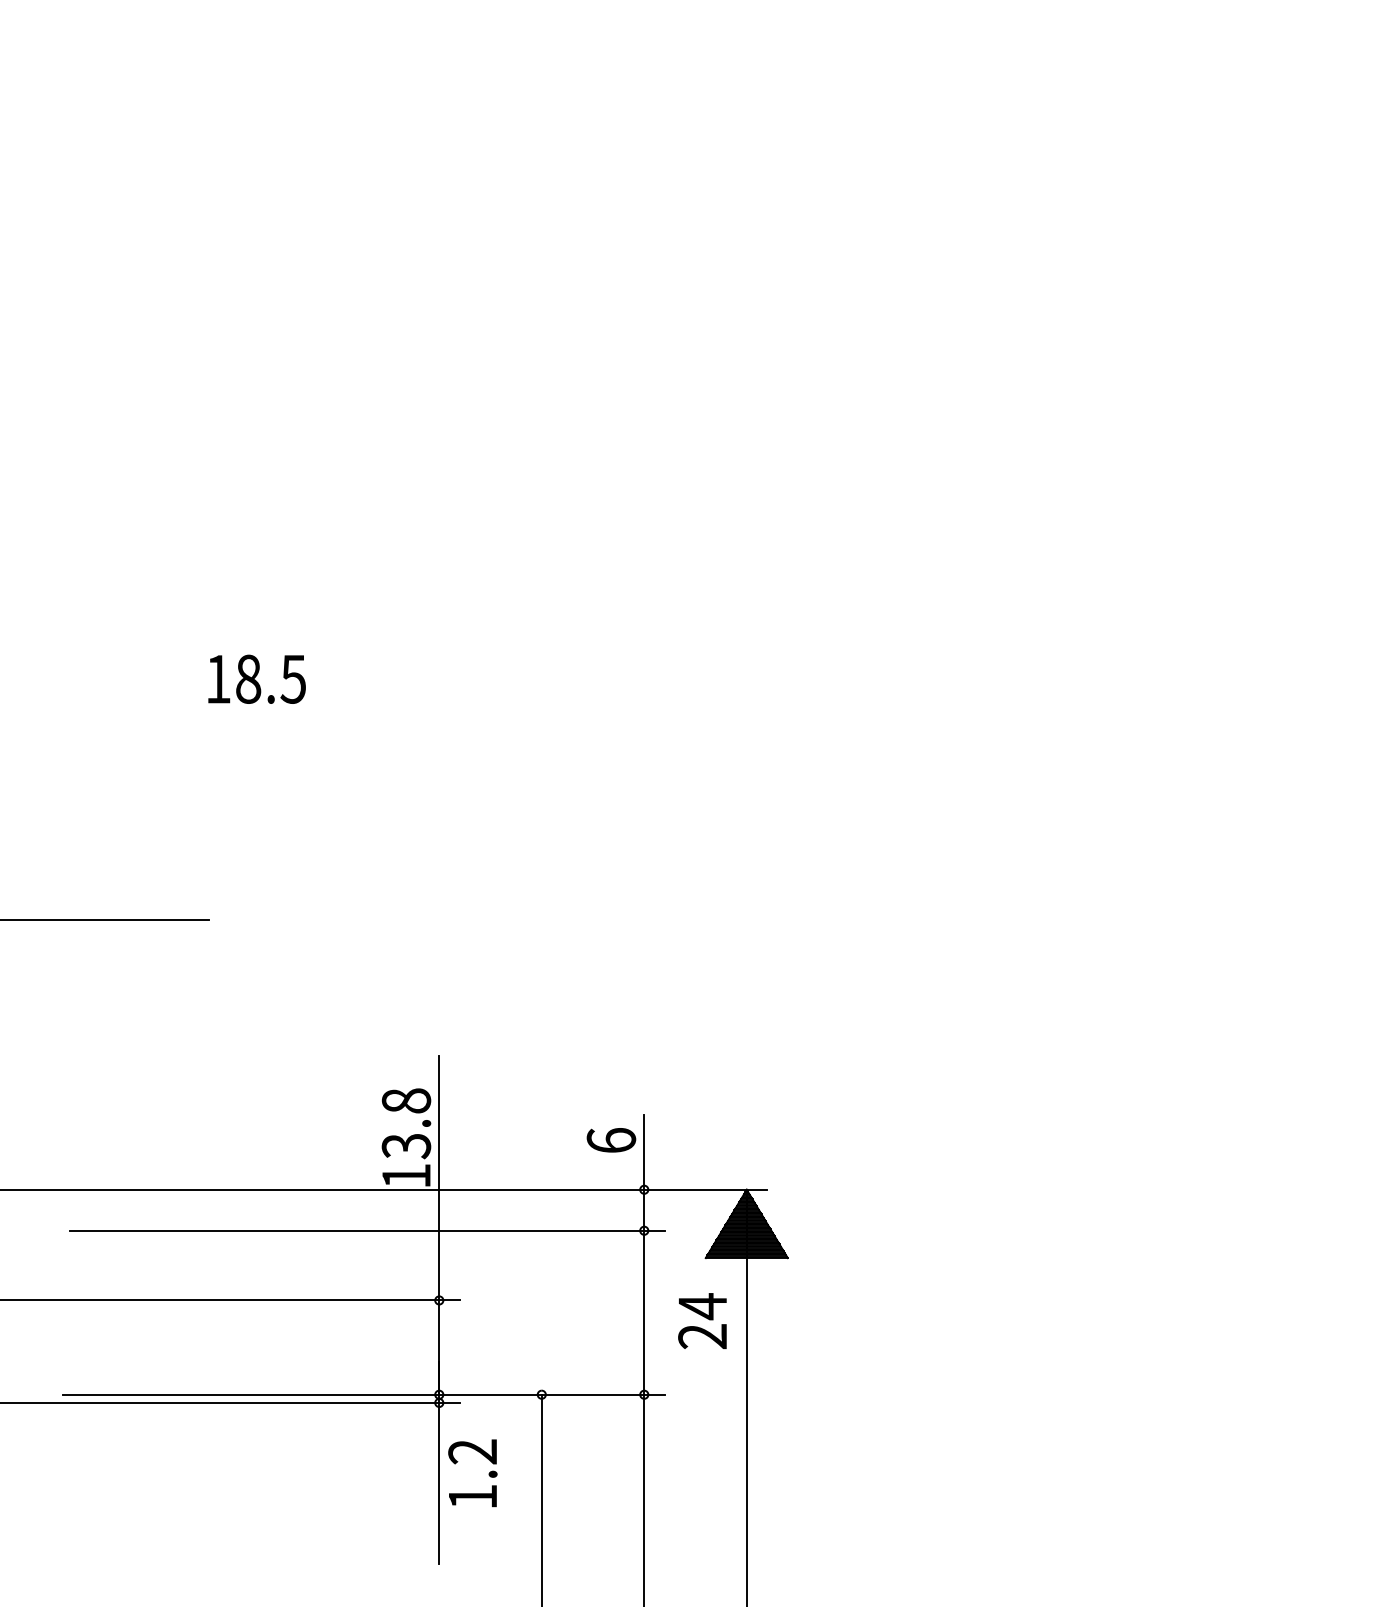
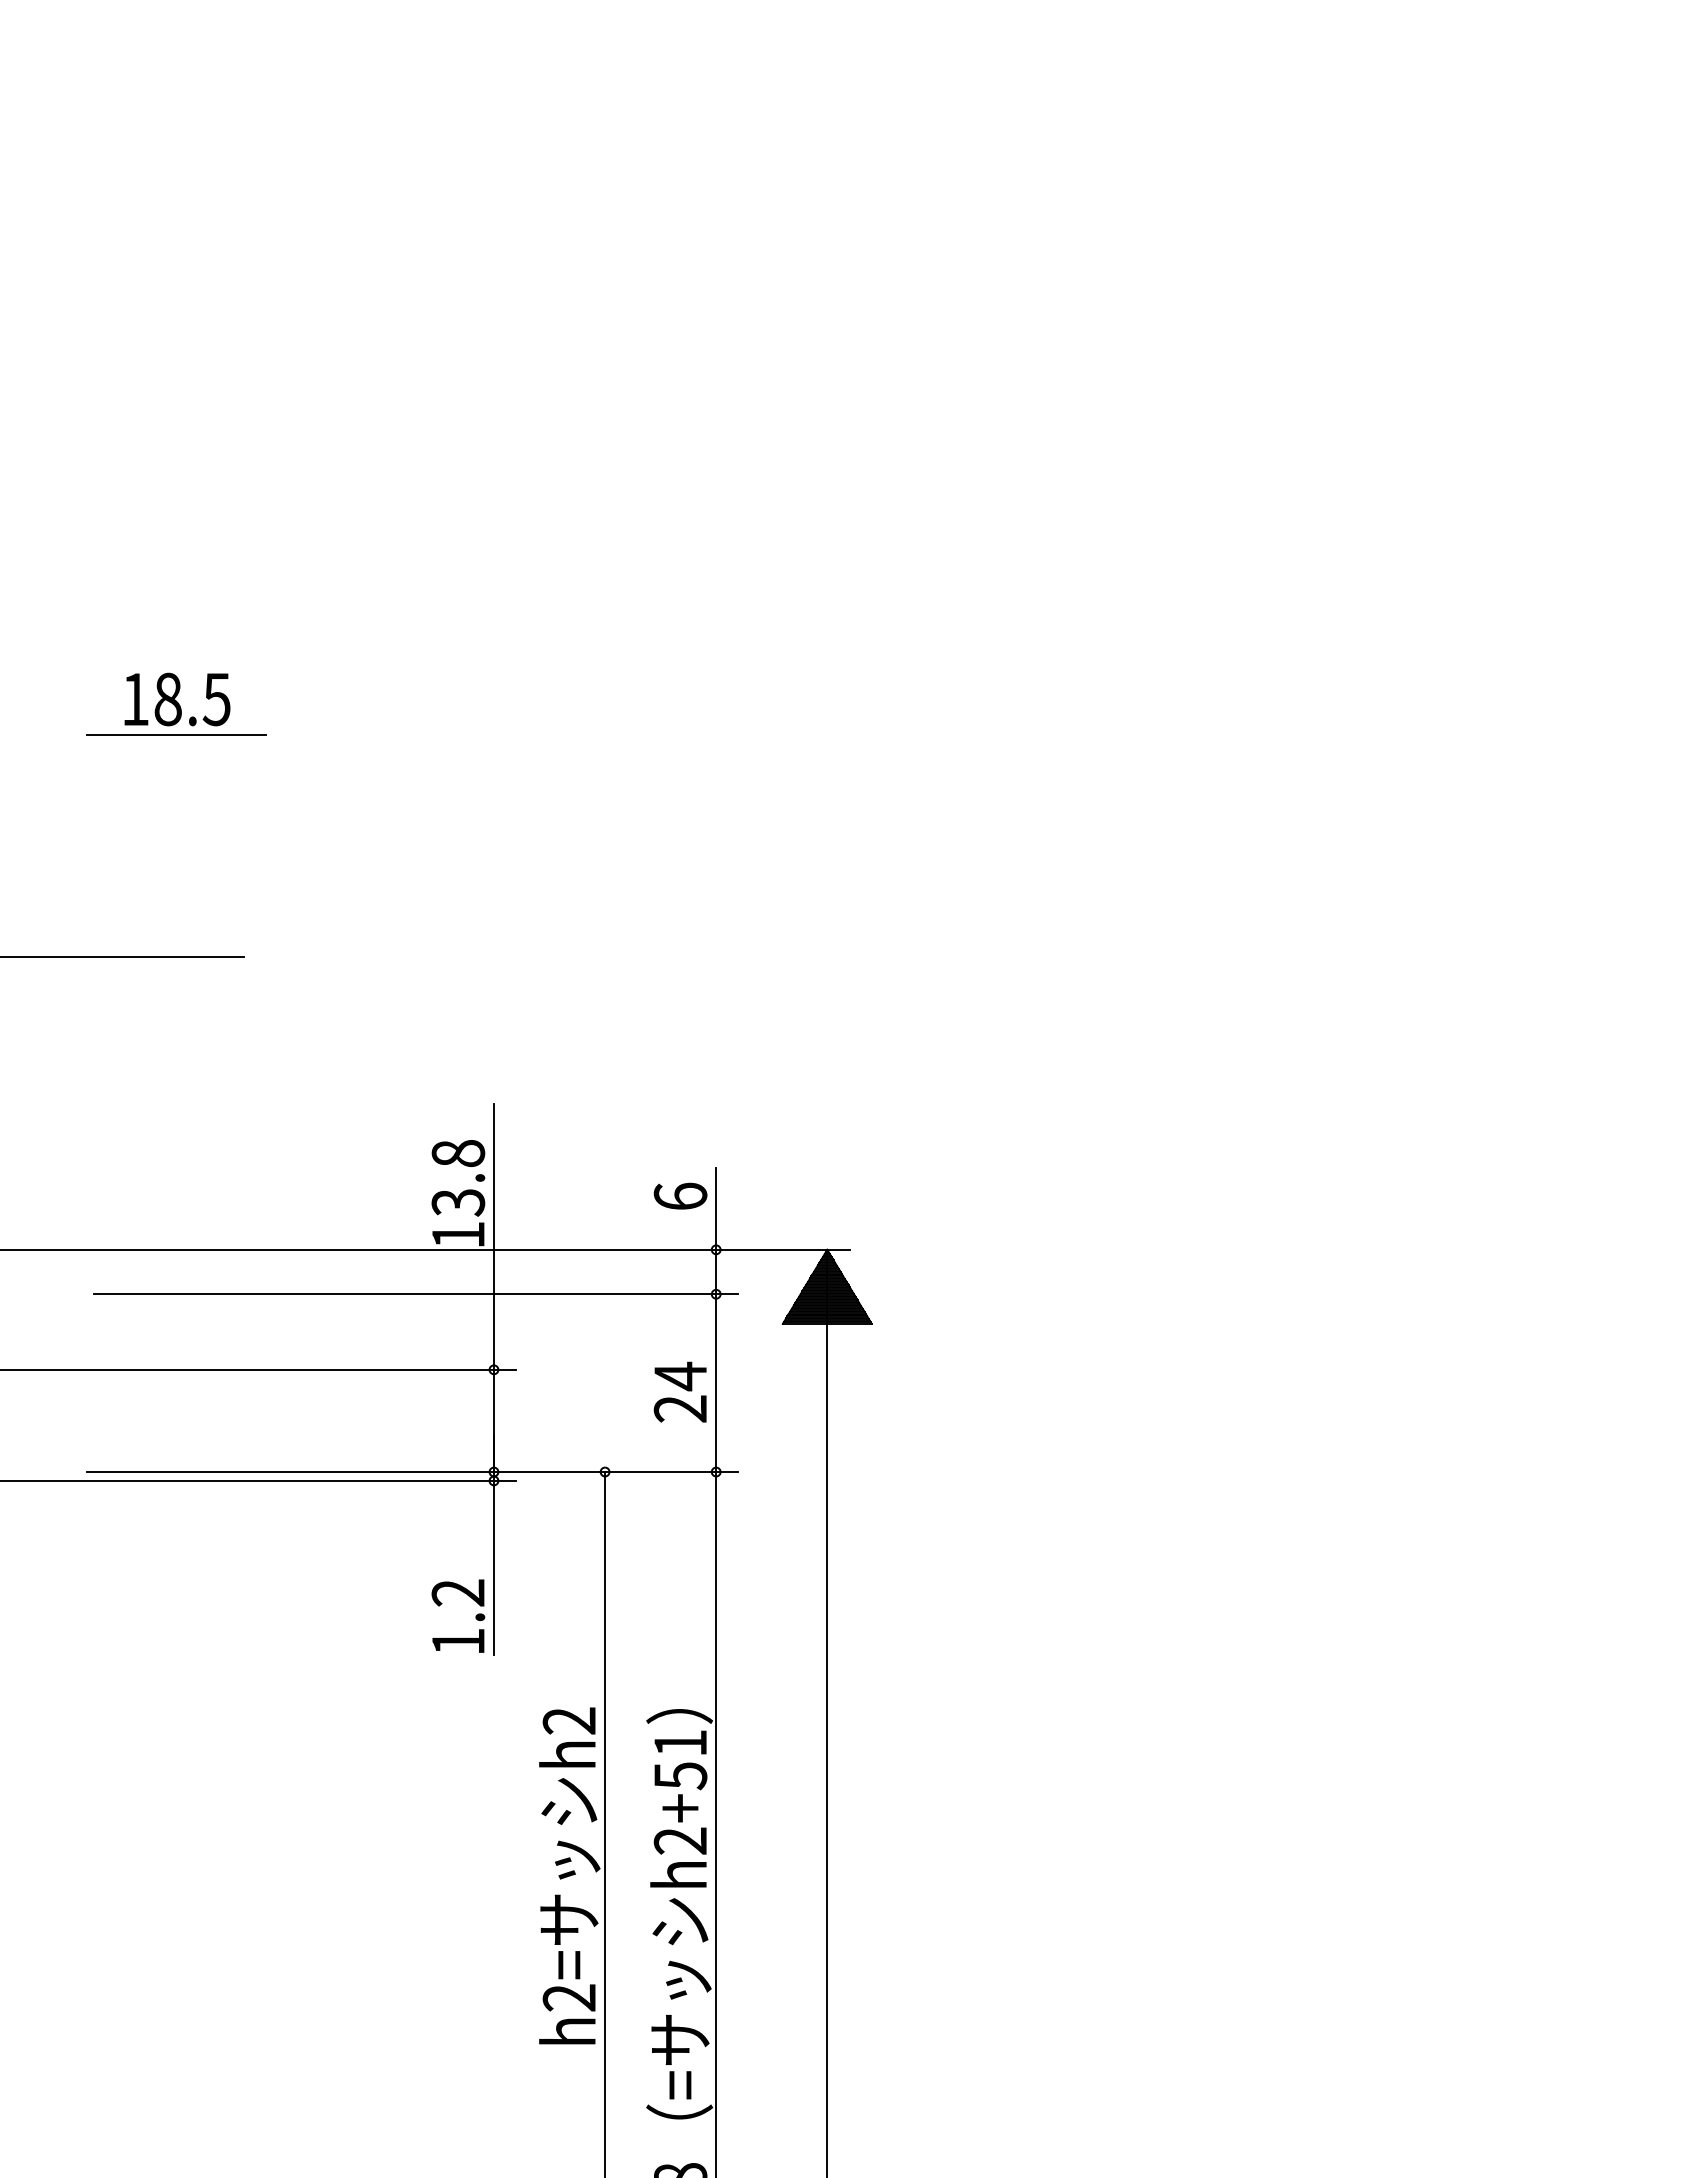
text: (257, 679) -> (177, 699), moved
line: (146, 715) -> (176, 735), added
text: (701, 1320) -> (679, 1391), moved
text: (472, 1472) -> (458, 1615), moved

